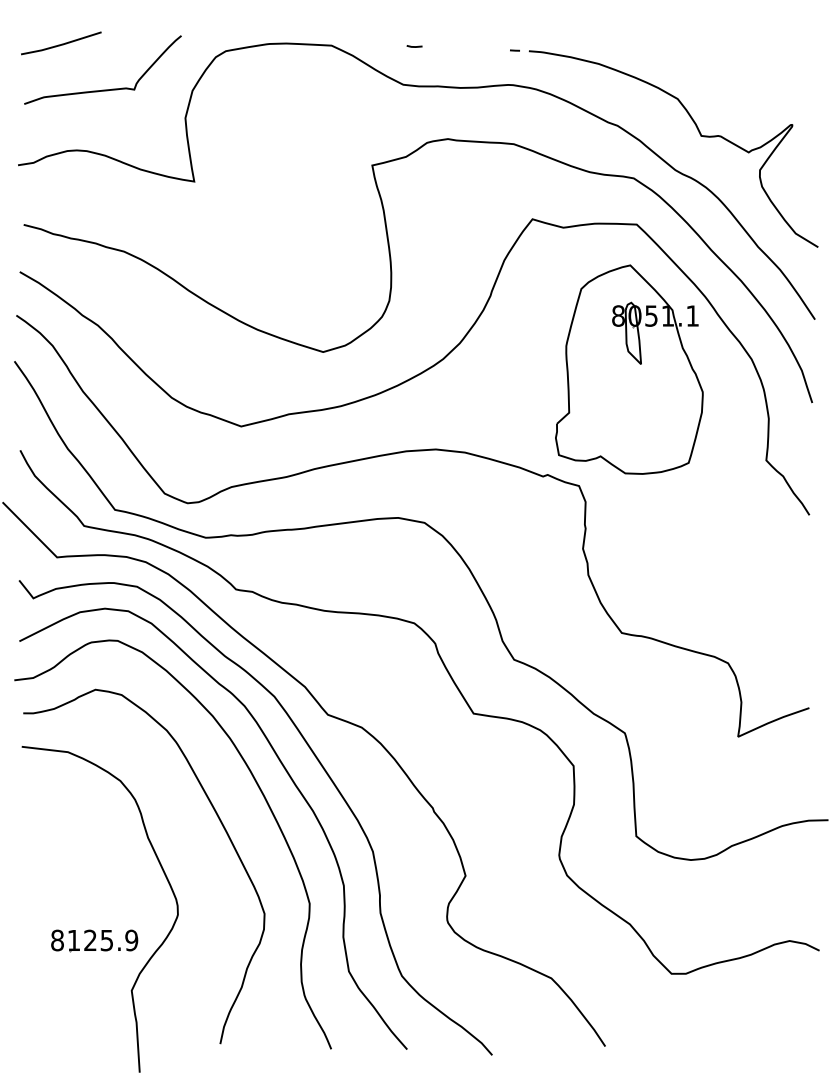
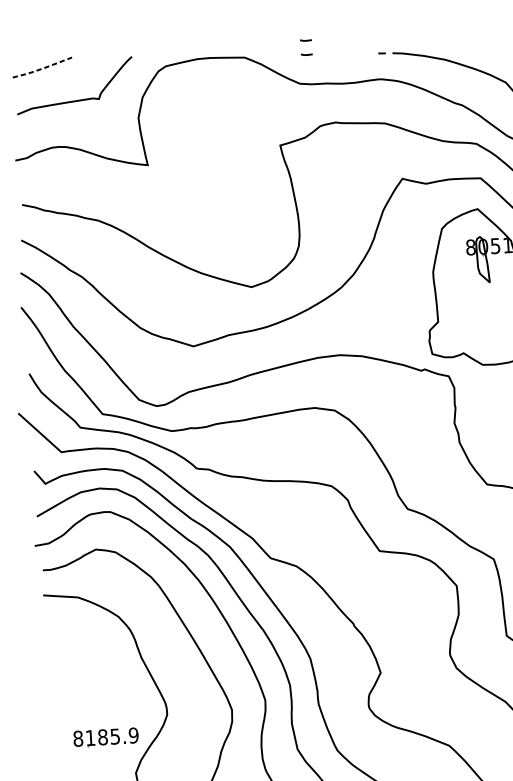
line: (414, 27) -> (305, 40), added
line: (61, 44) -> (42, 68), solid -> dashed
text: (90, 940) -> (102, 737), 8125.9 -> 8185.9

